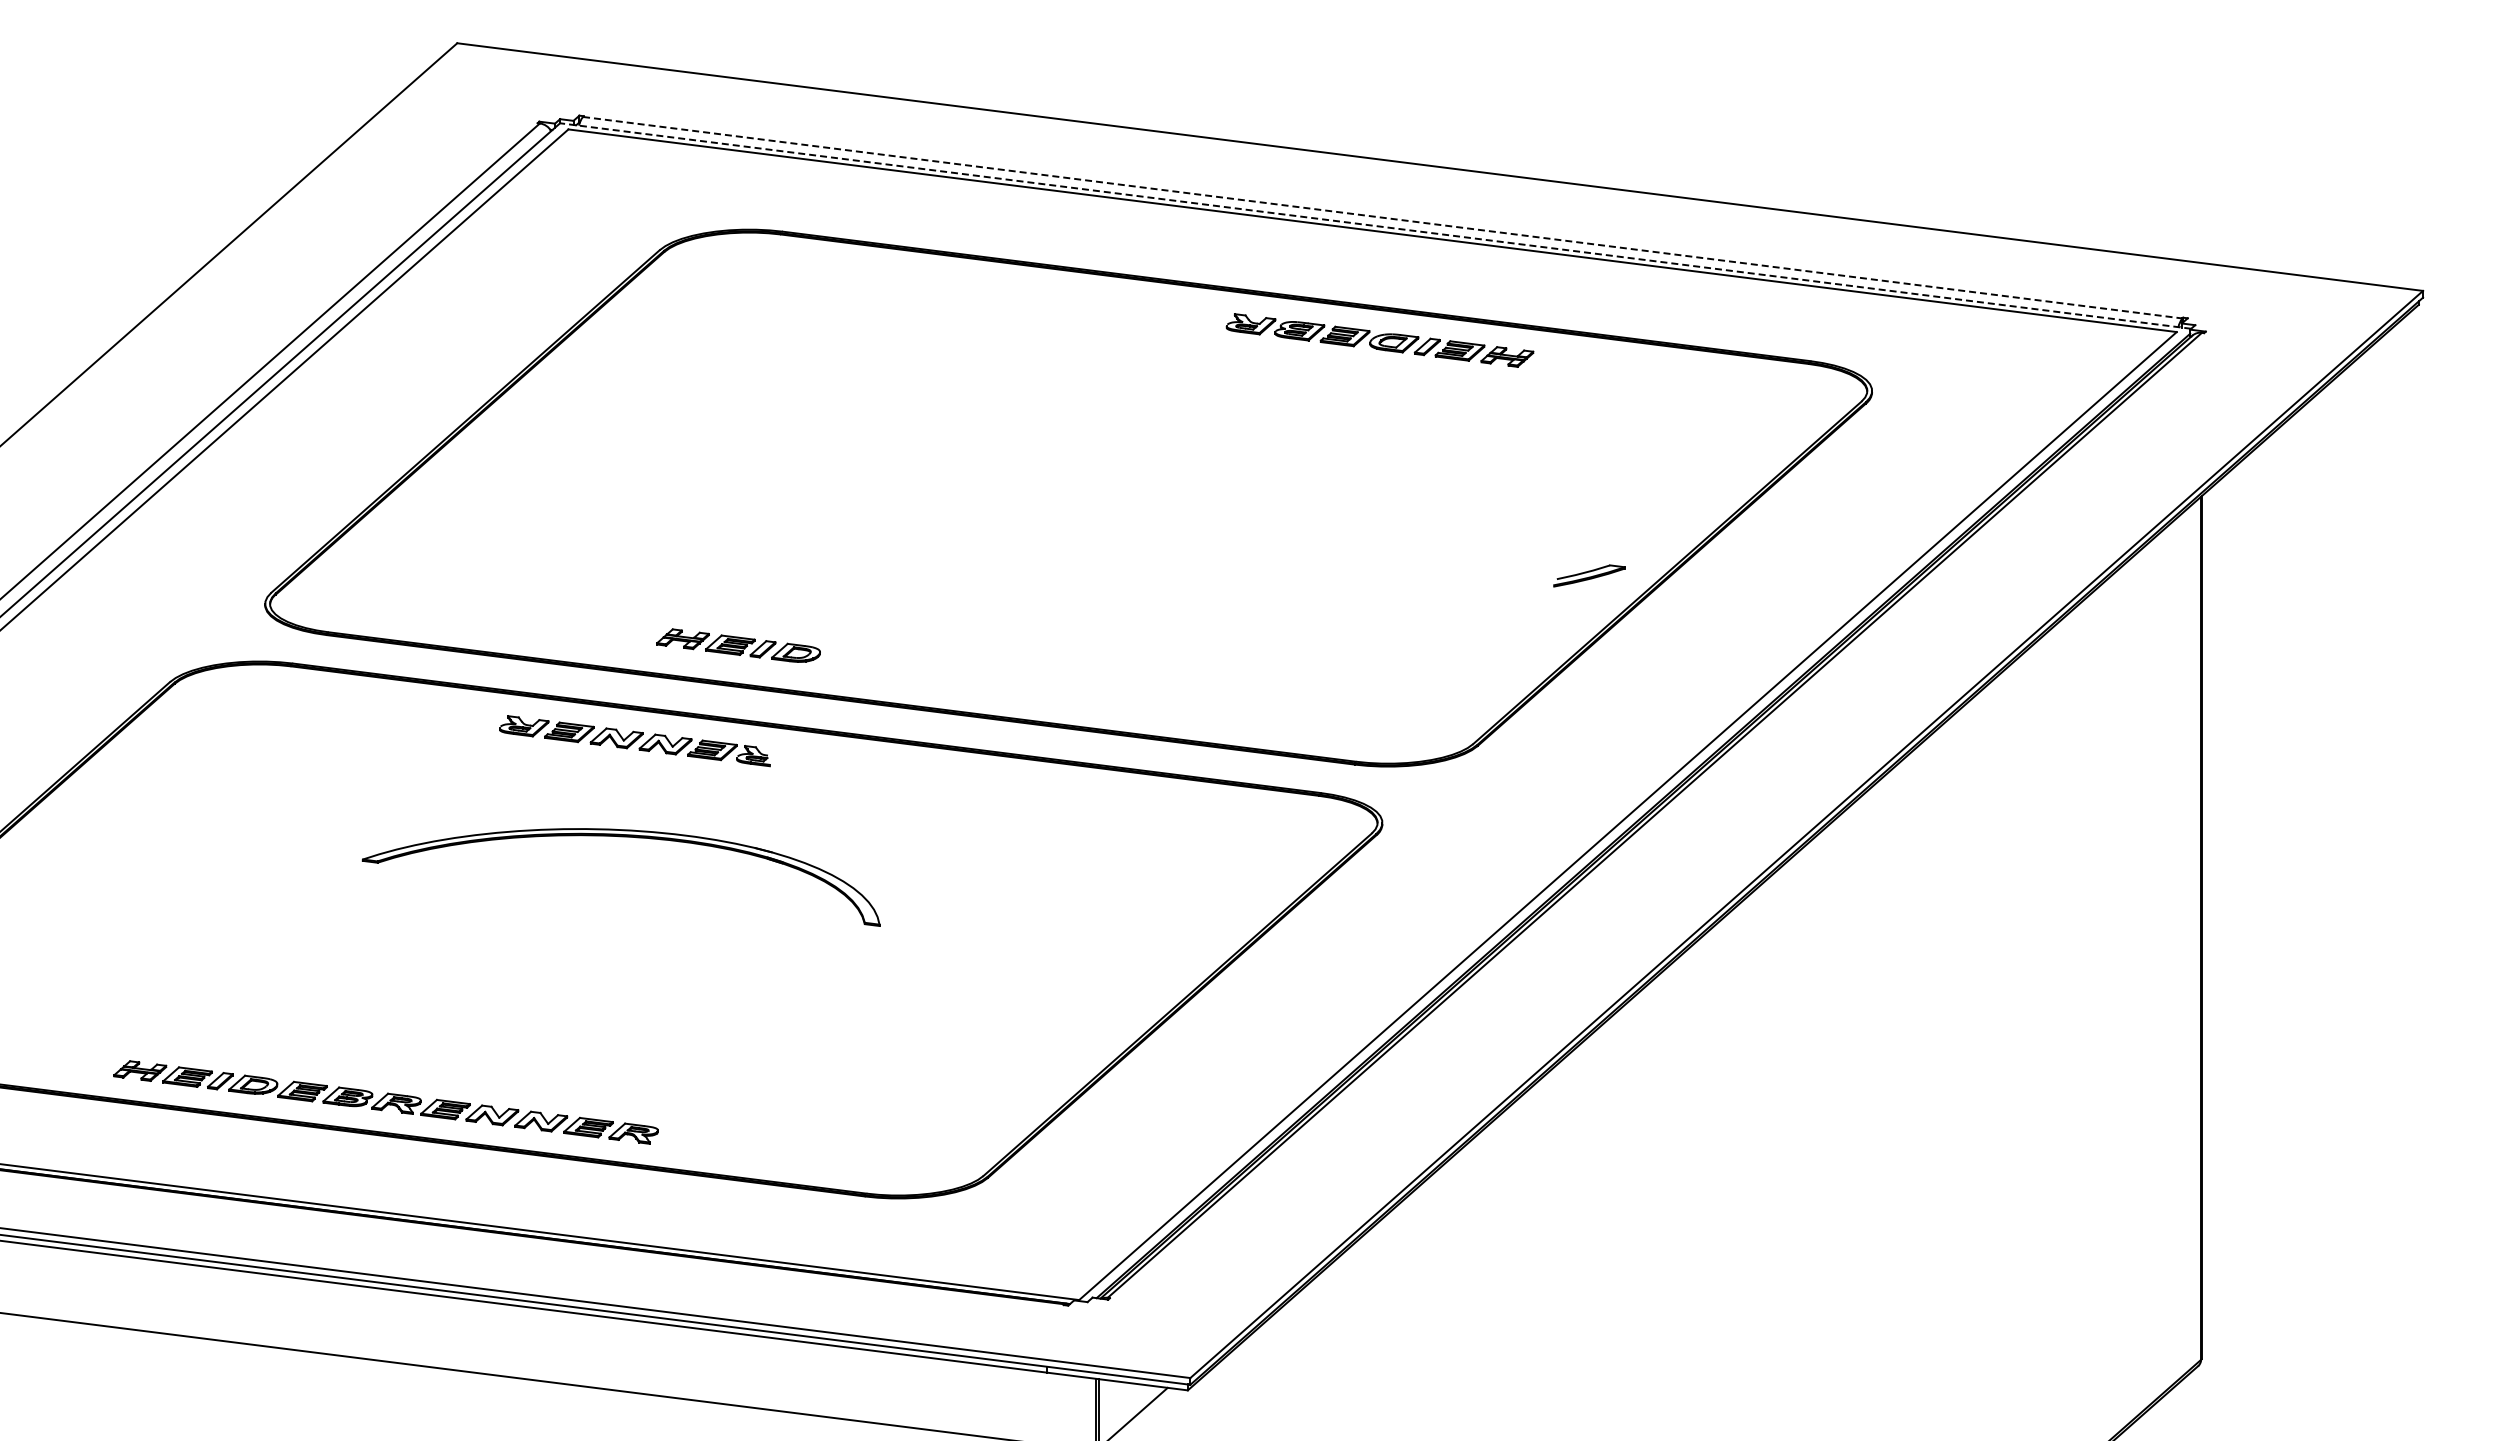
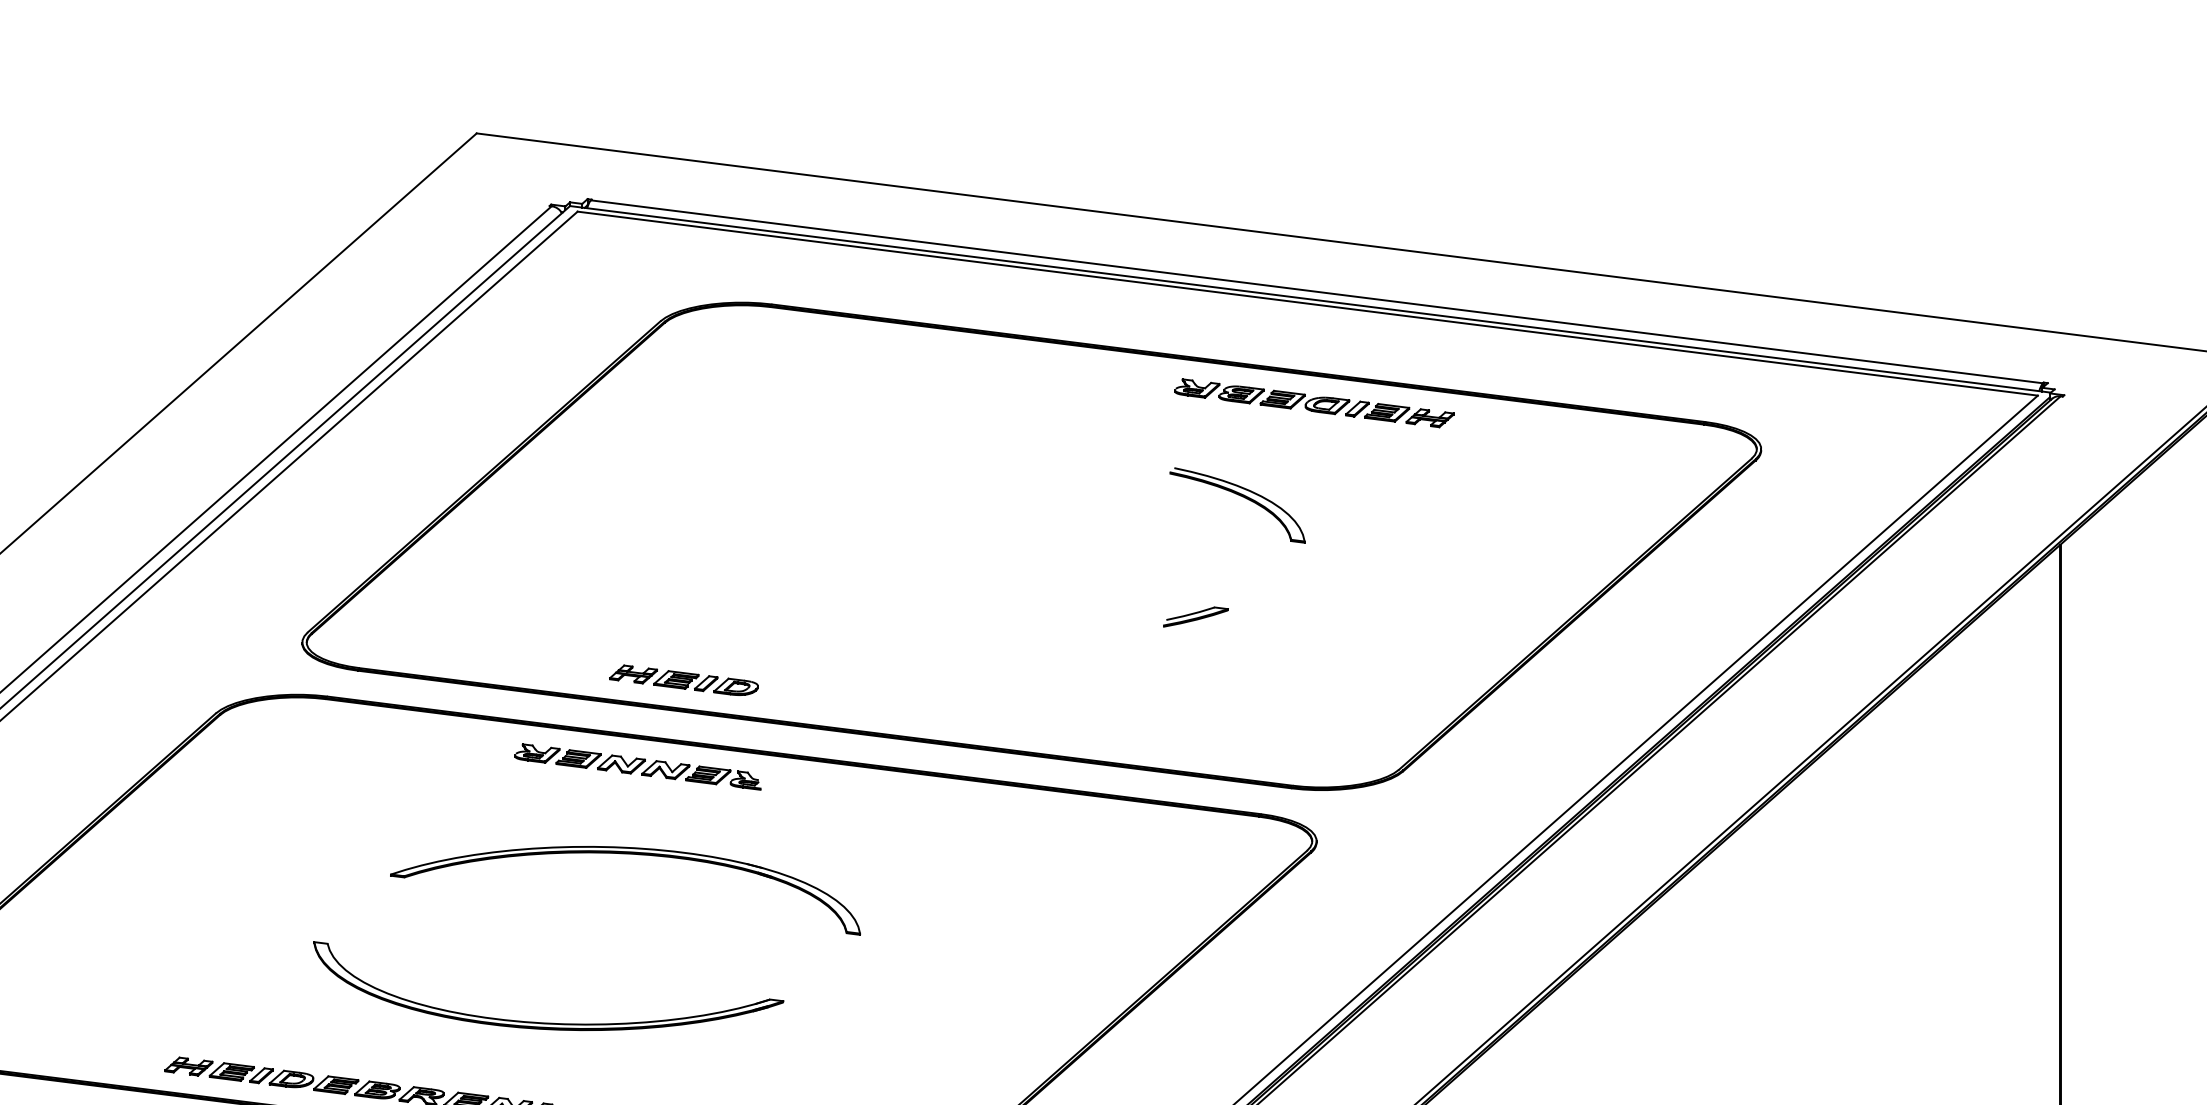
line: (1383, 217) -> (1317, 291), dashed -> solid
line: (1375, 226) -> (1310, 299), dashed -> solid
part: (1299, 443) -> (1241, 496), added
part: (1589, 575) -> (1195, 616), moved
part: (738, 645) -> (683, 680), moved
part: (536, 1022) -> (548, 1022), added

